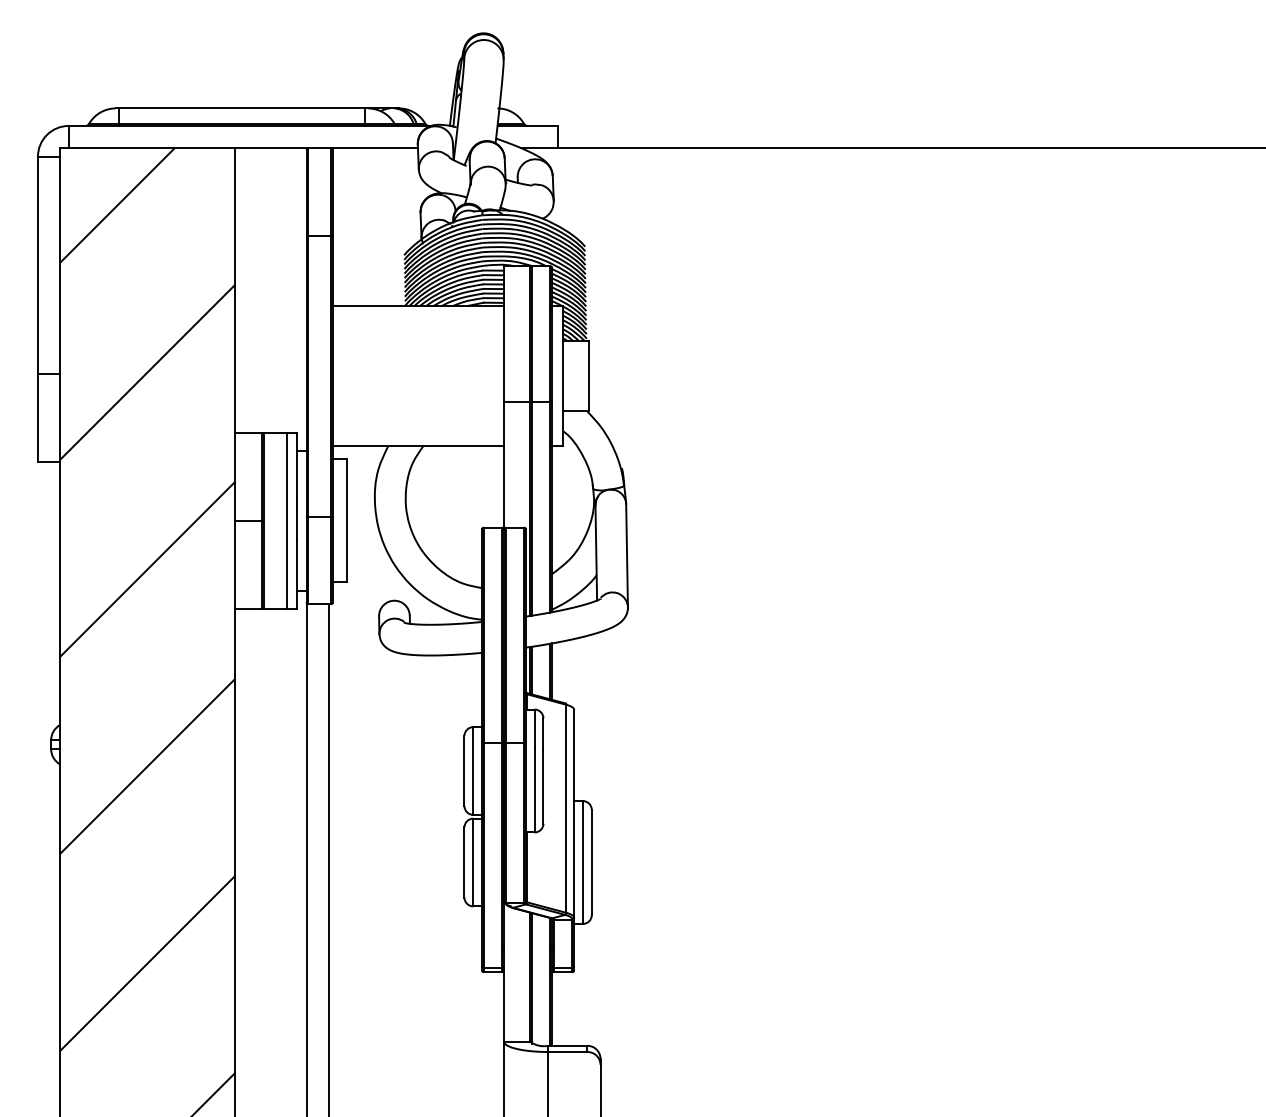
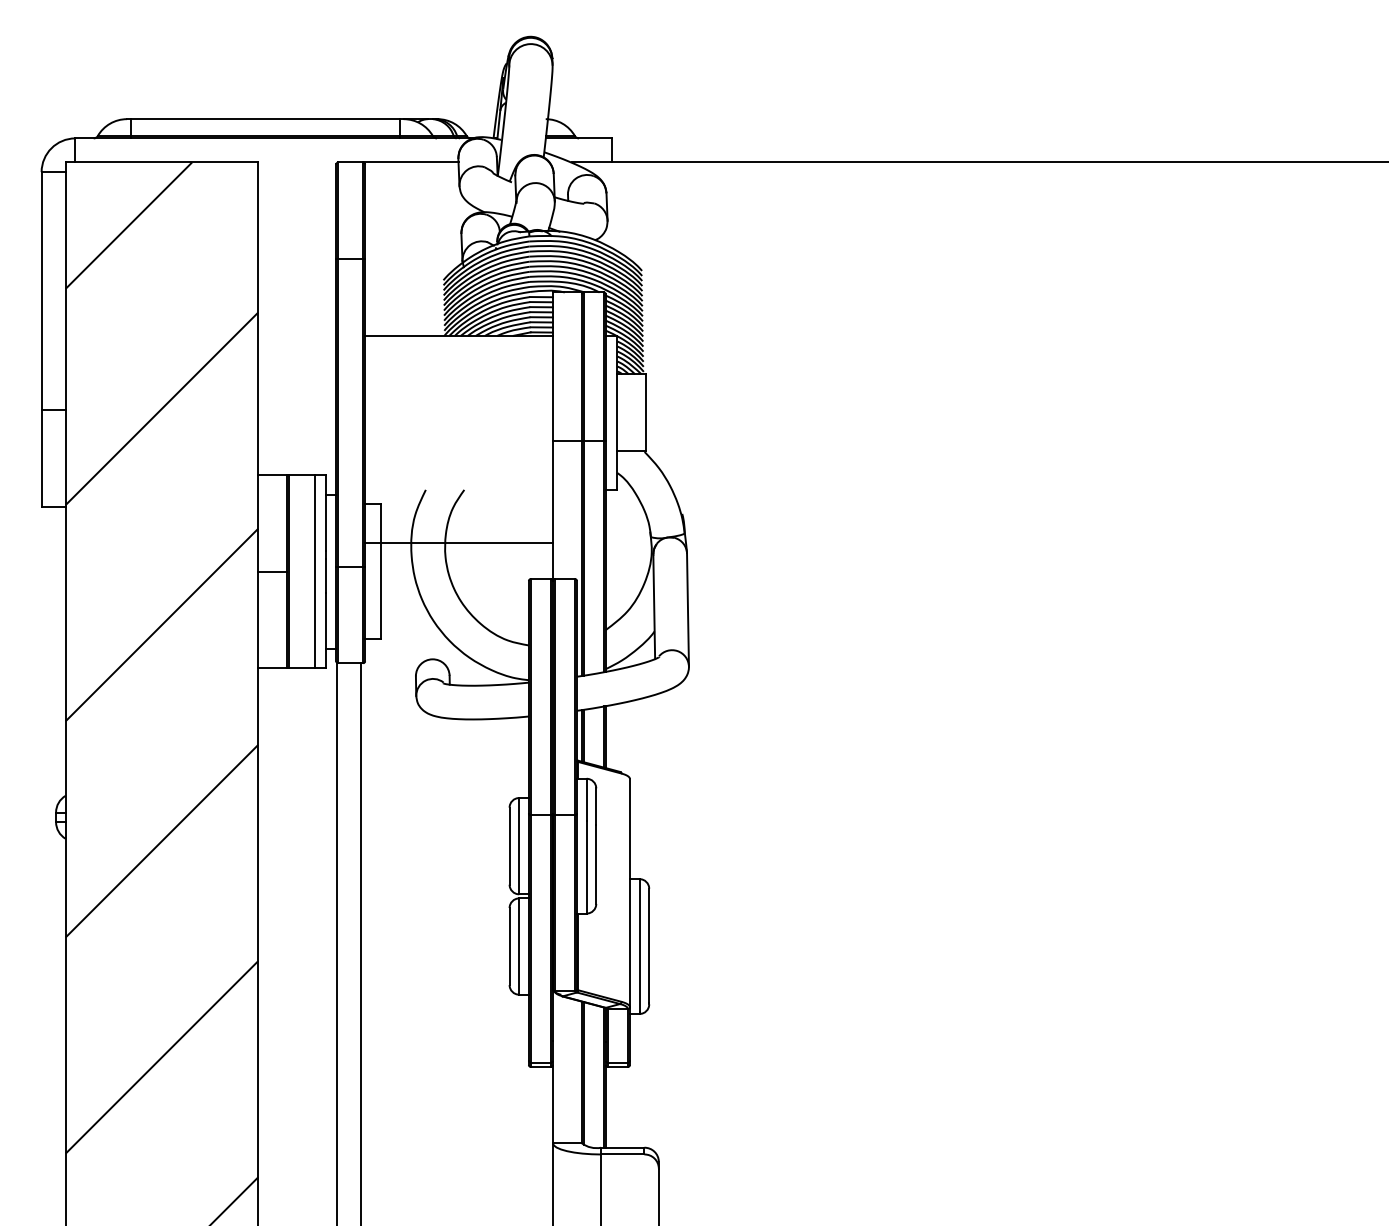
line: (271, 147) -> (297, 162), removed
line: (417, 446) -> (458, 542), moved
line: (566, 808) -> (621, 887), removed

